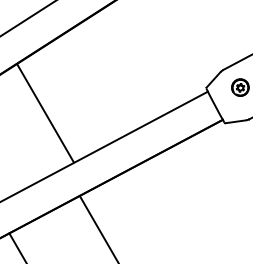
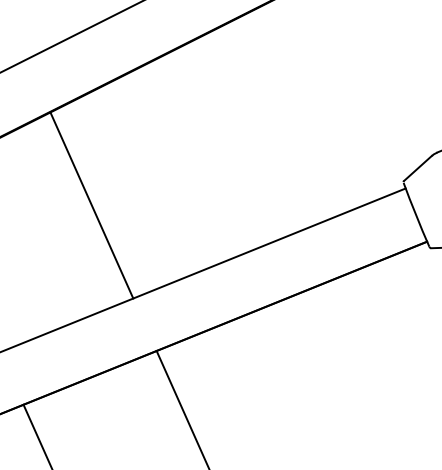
line: (45, 113) -> (91, 205), moved

